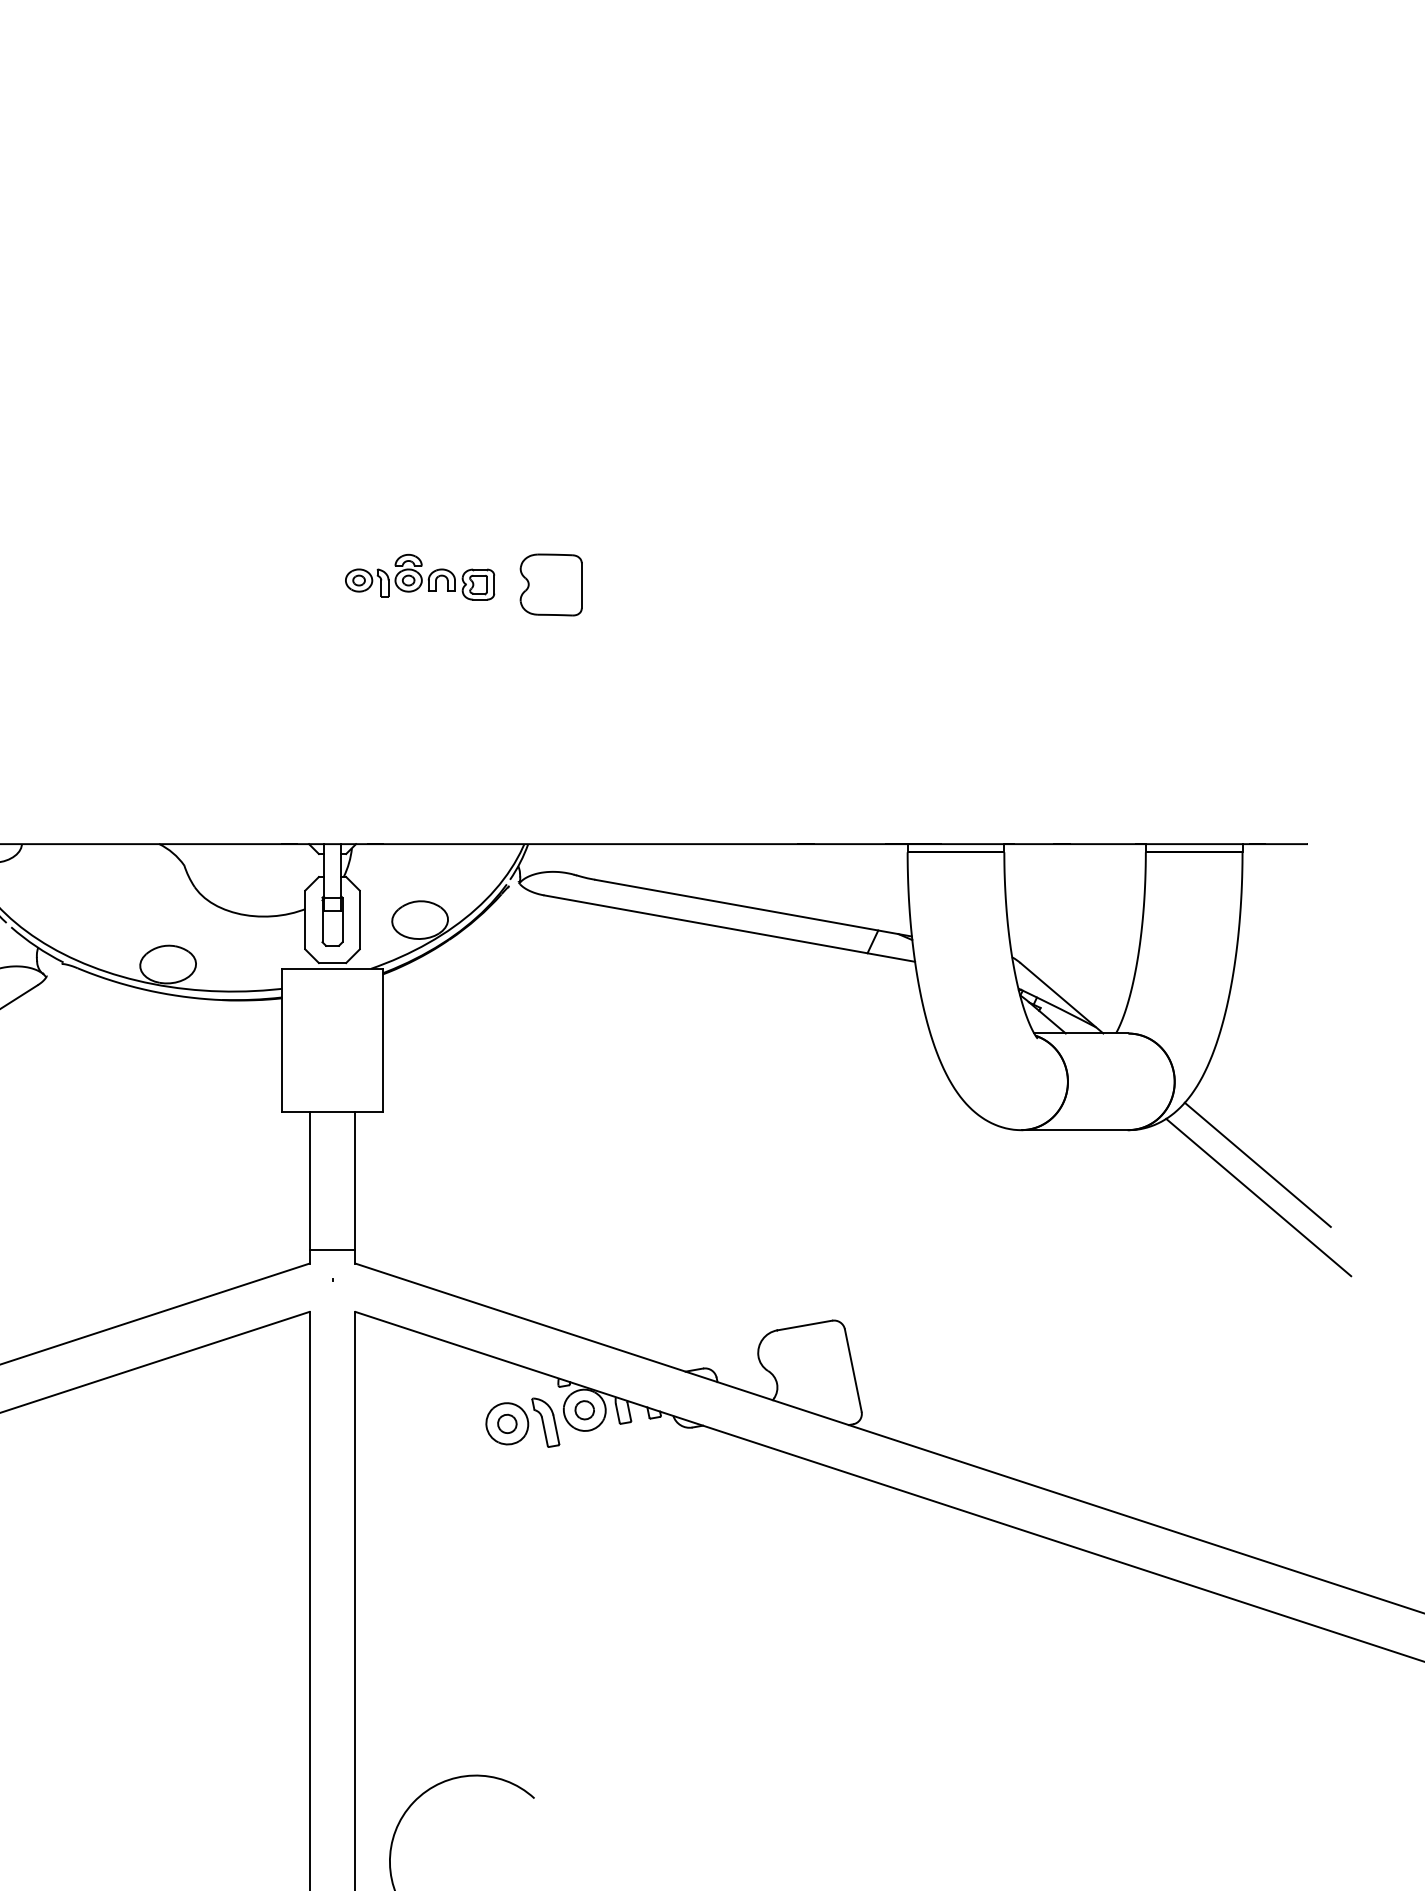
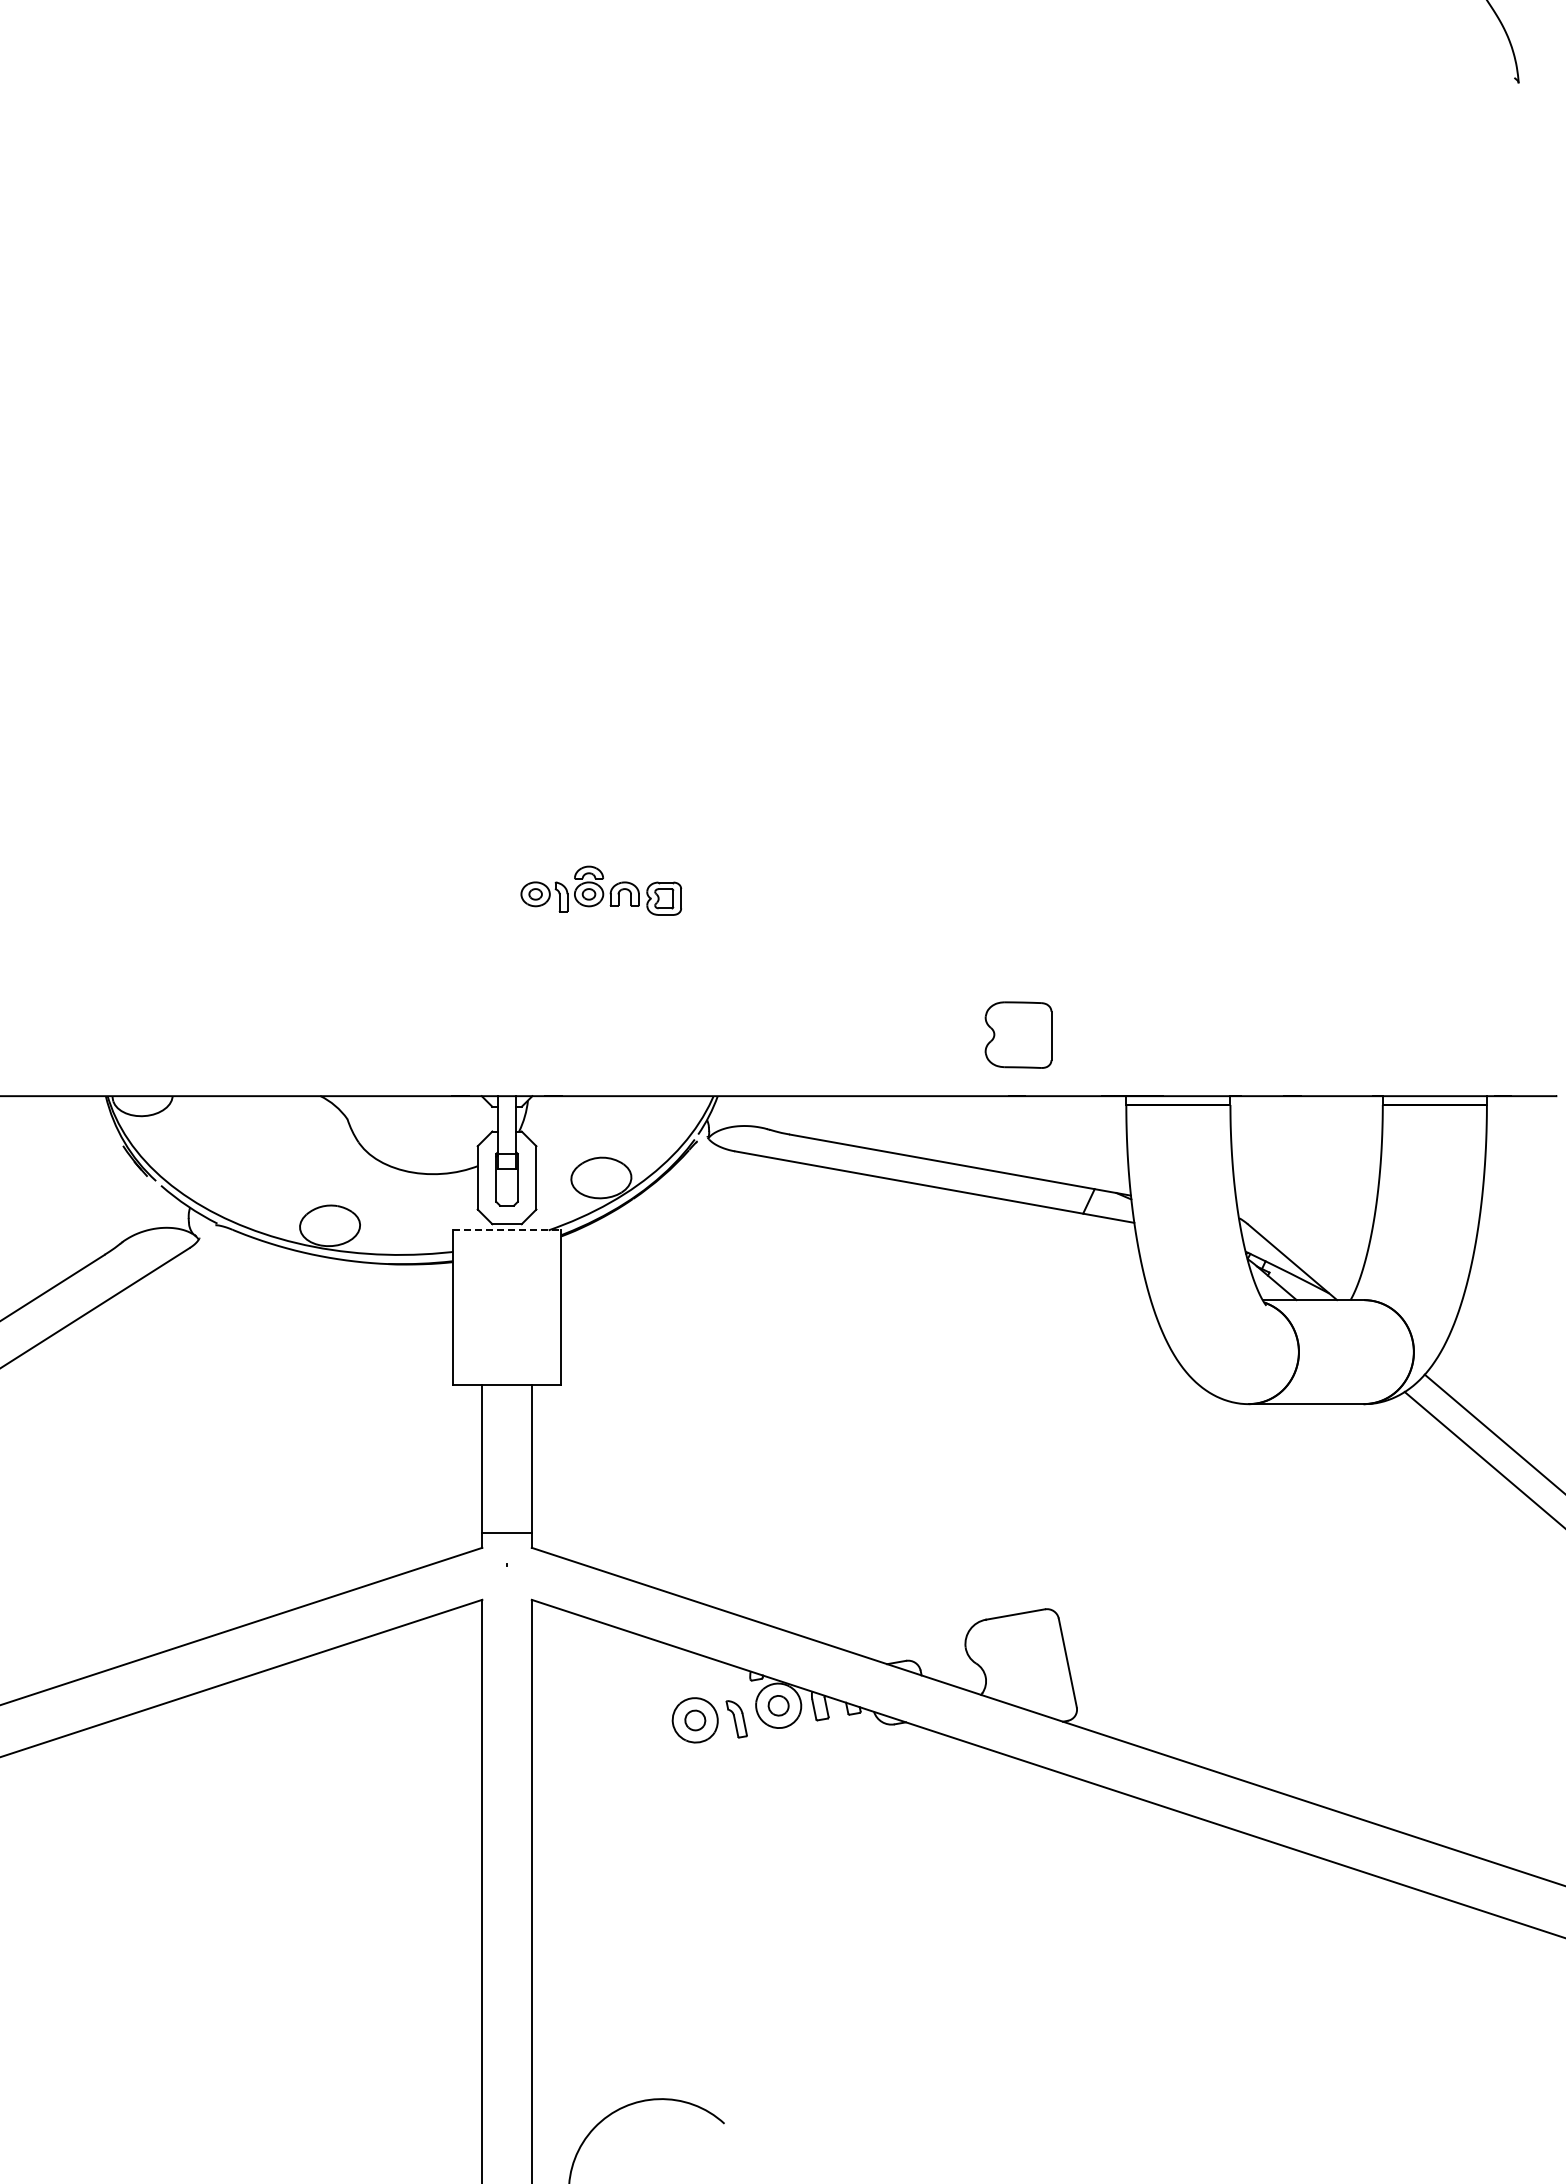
part: (420, 576) -> (601, 890), moved
part: (551, 584) -> (1018, 1034), moved
line: (332, 968) -> (507, 1230), solid -> dashed
part: (545, 1423) -> (736, 1719), size x0.7

